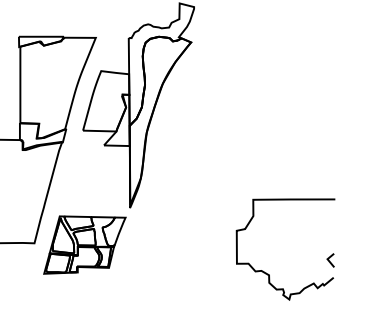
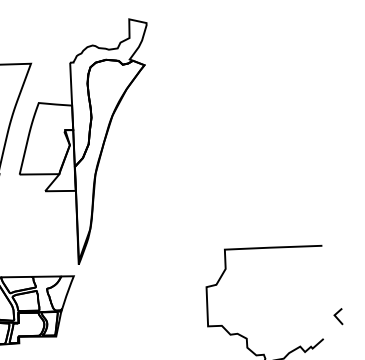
line: (329, 260) -> (336, 316), moved

